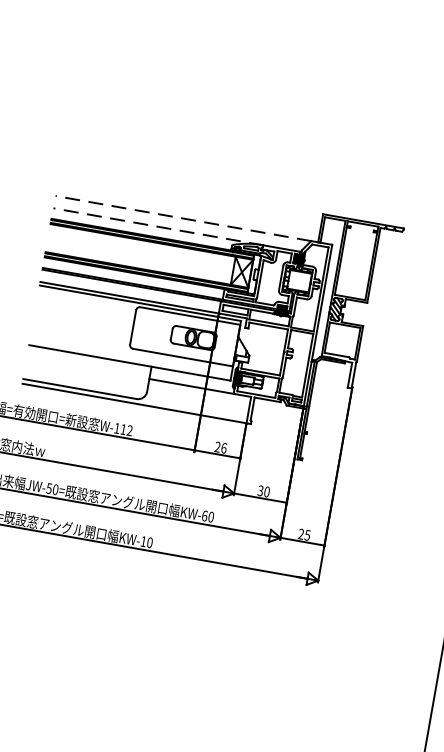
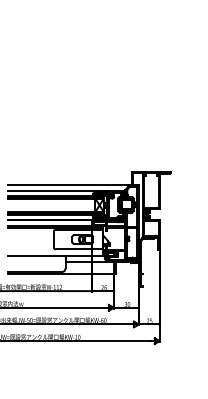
line: (183, 218) -> (68, 185), dashed -> solid
line: (158, 227) -> (57, 191), dashed -> solid

